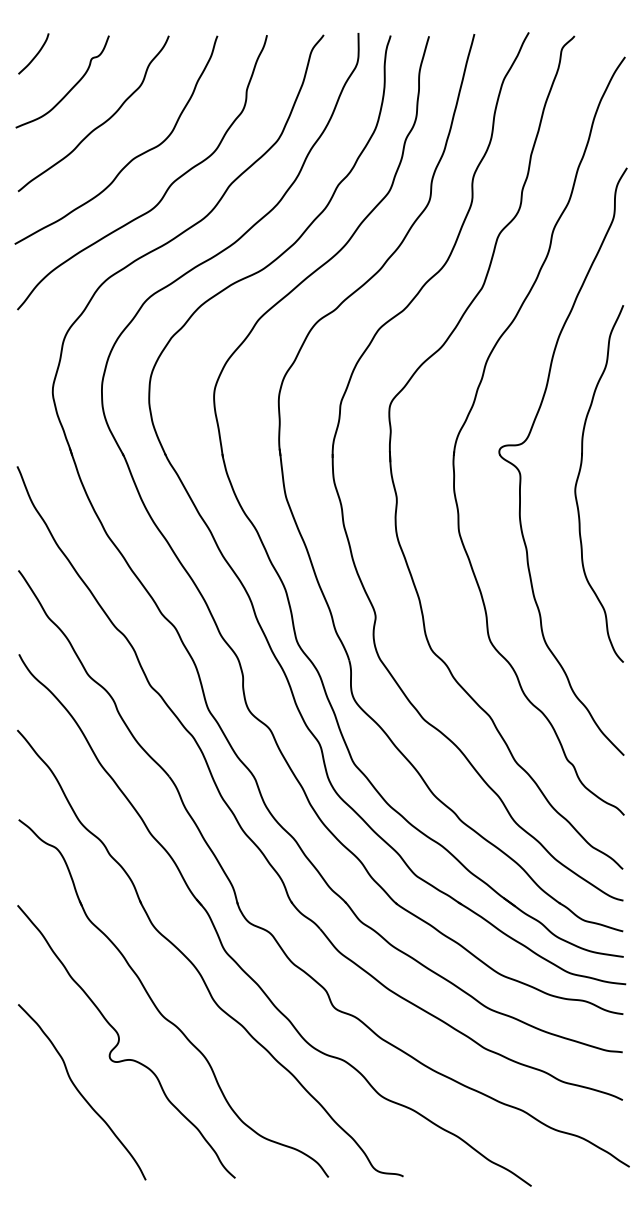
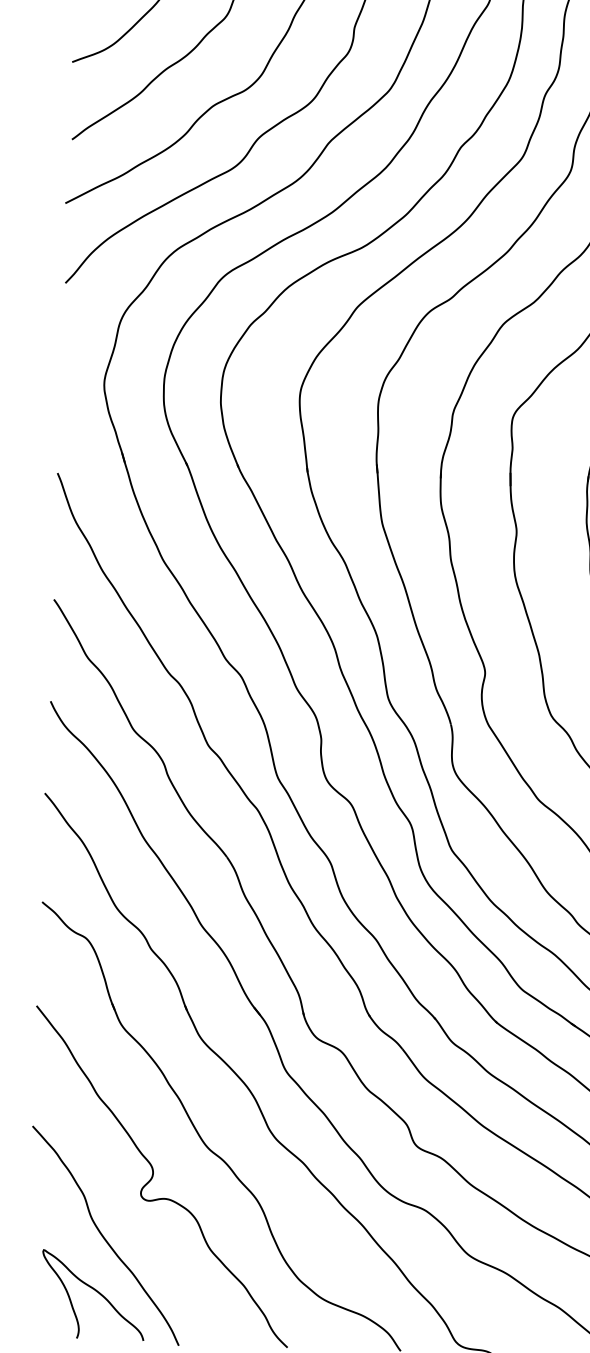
curve: (75, 1138) -> (95, 1291), added

